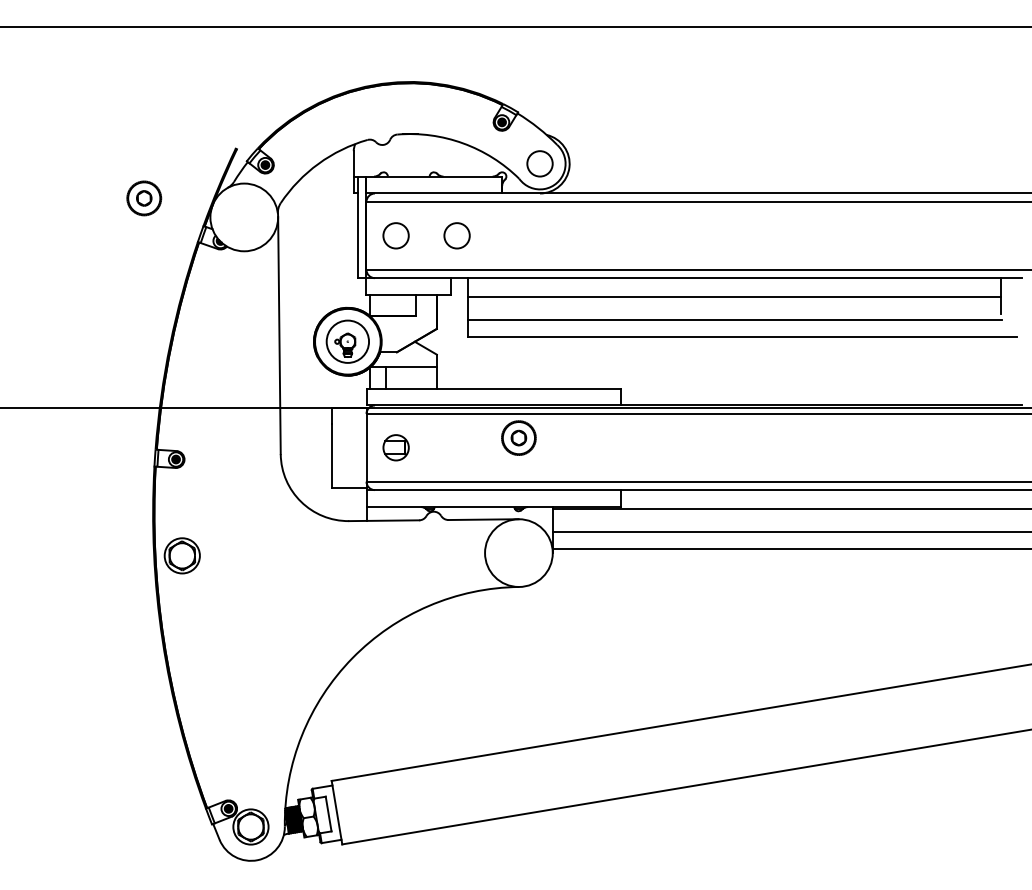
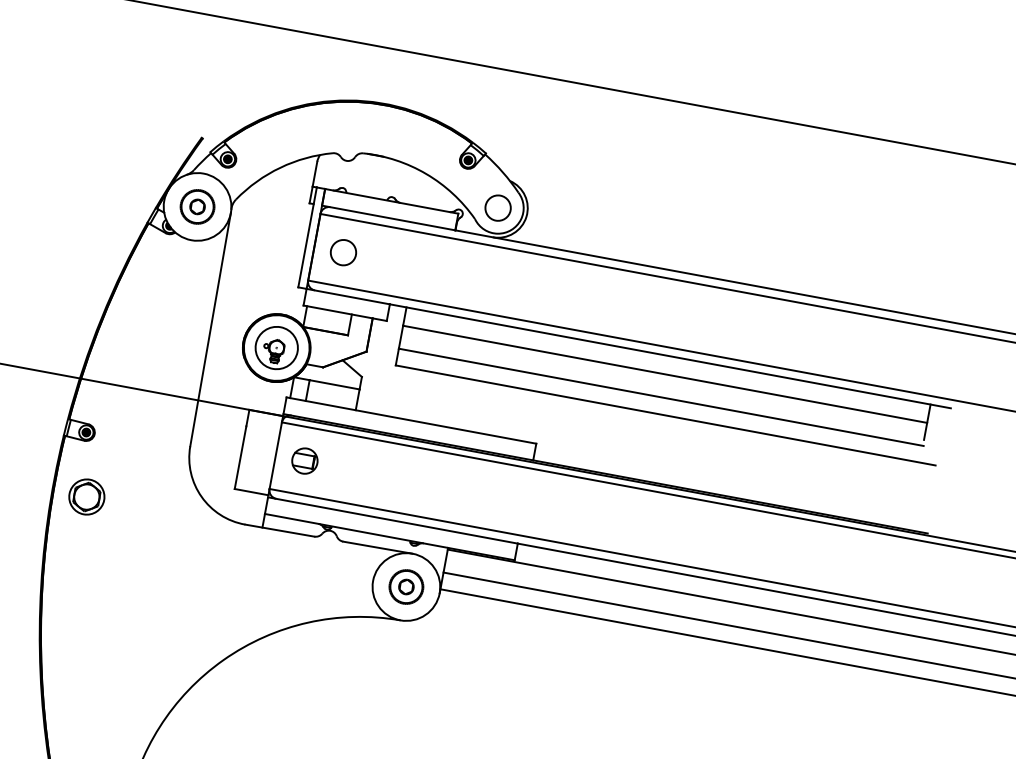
part: (144, 198) -> (197, 207), moved
circle: (456, 235) -> (402, 263), removed
part: (518, 437) -> (406, 586), moved
part: (181, 555) -> (86, 496), moved

